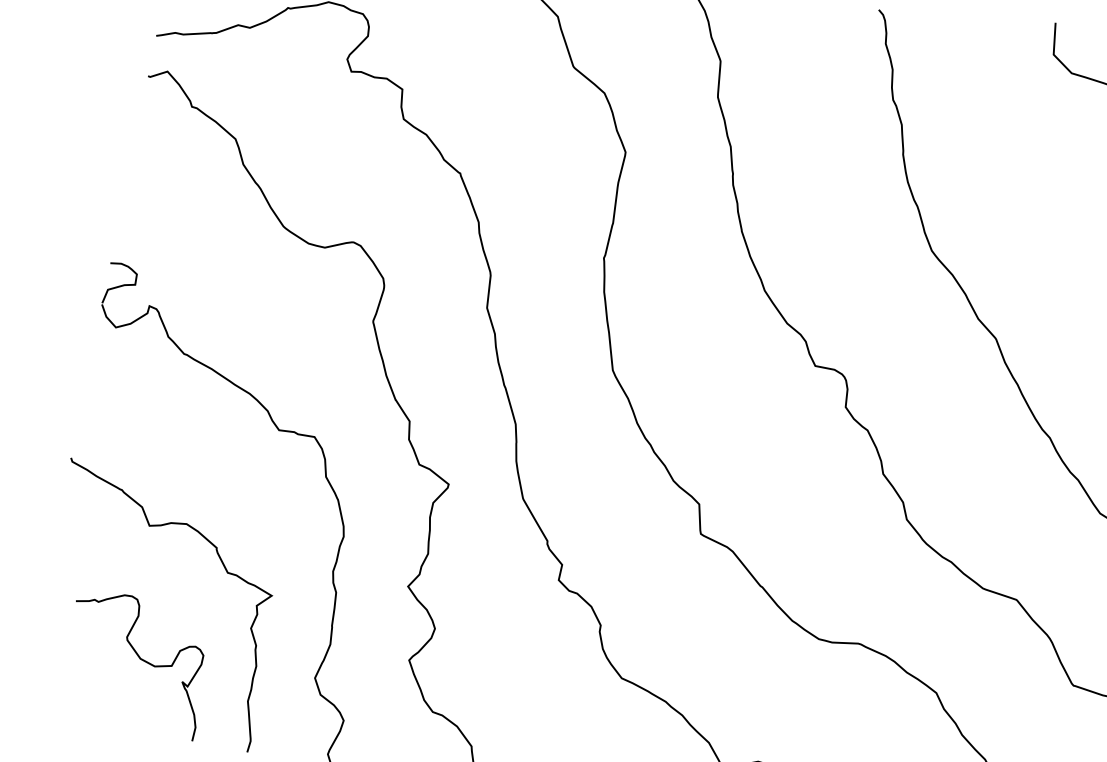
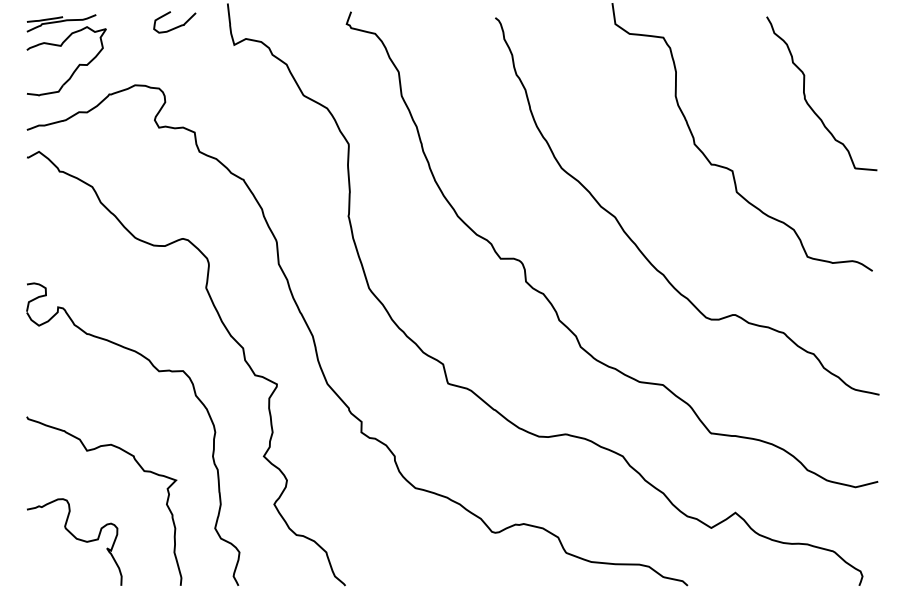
curve: (140, 659) -> (76, 539), moved

